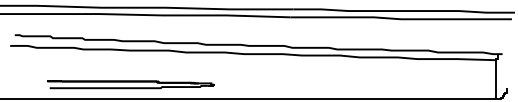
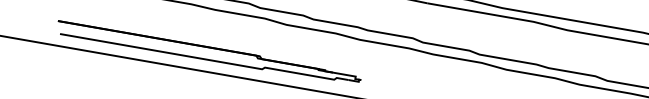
part: (130, 84) -> (208, 53), size x1.43

